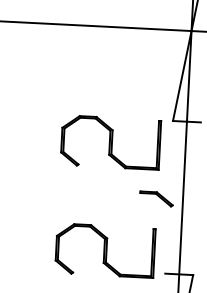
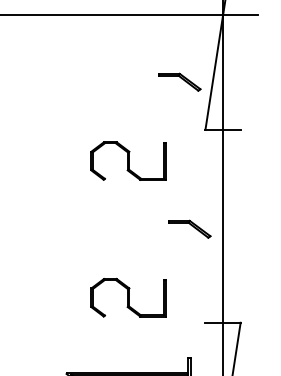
part: (154, 81) -> (179, 81), added
part: (110, 142) -> (128, 160), size x0.6
part: (105, 250) -> (128, 297), size x0.6

